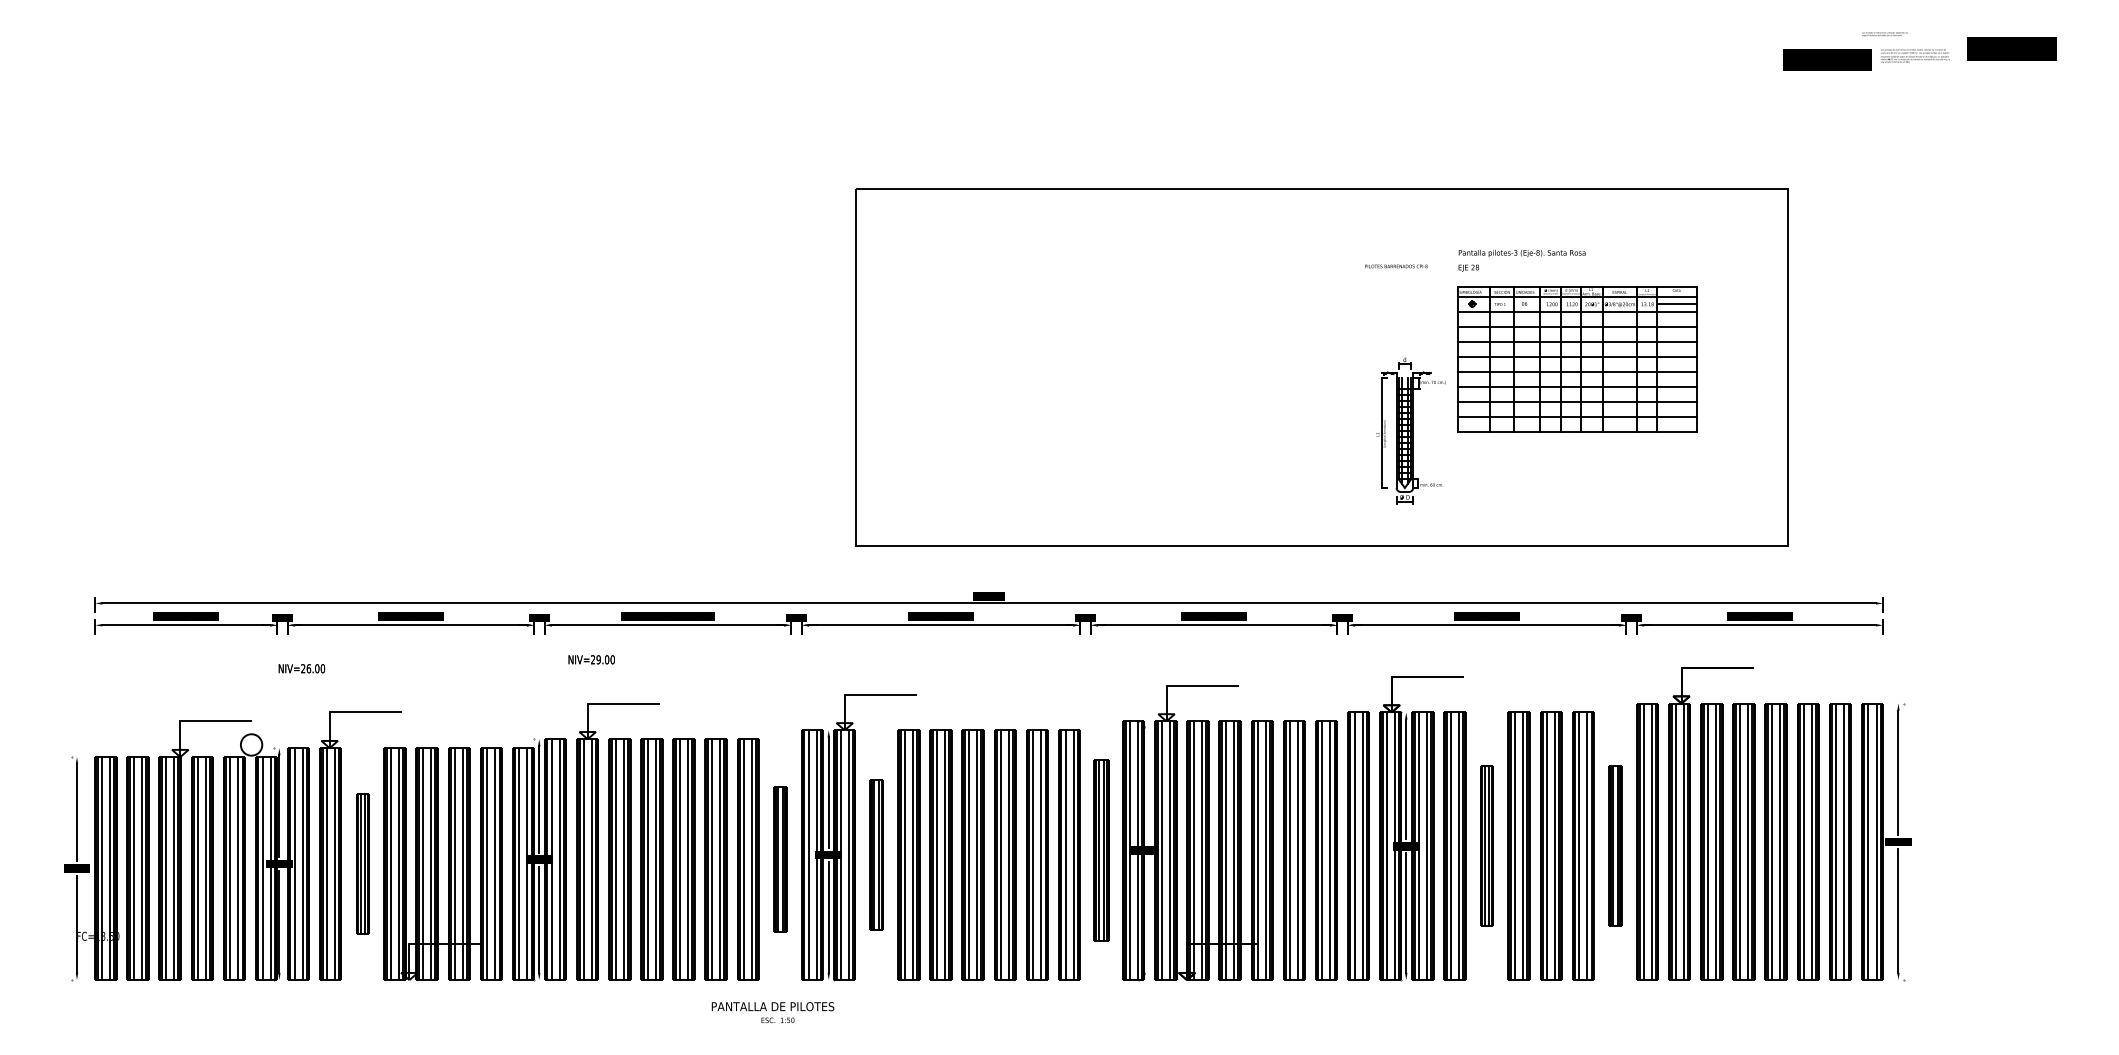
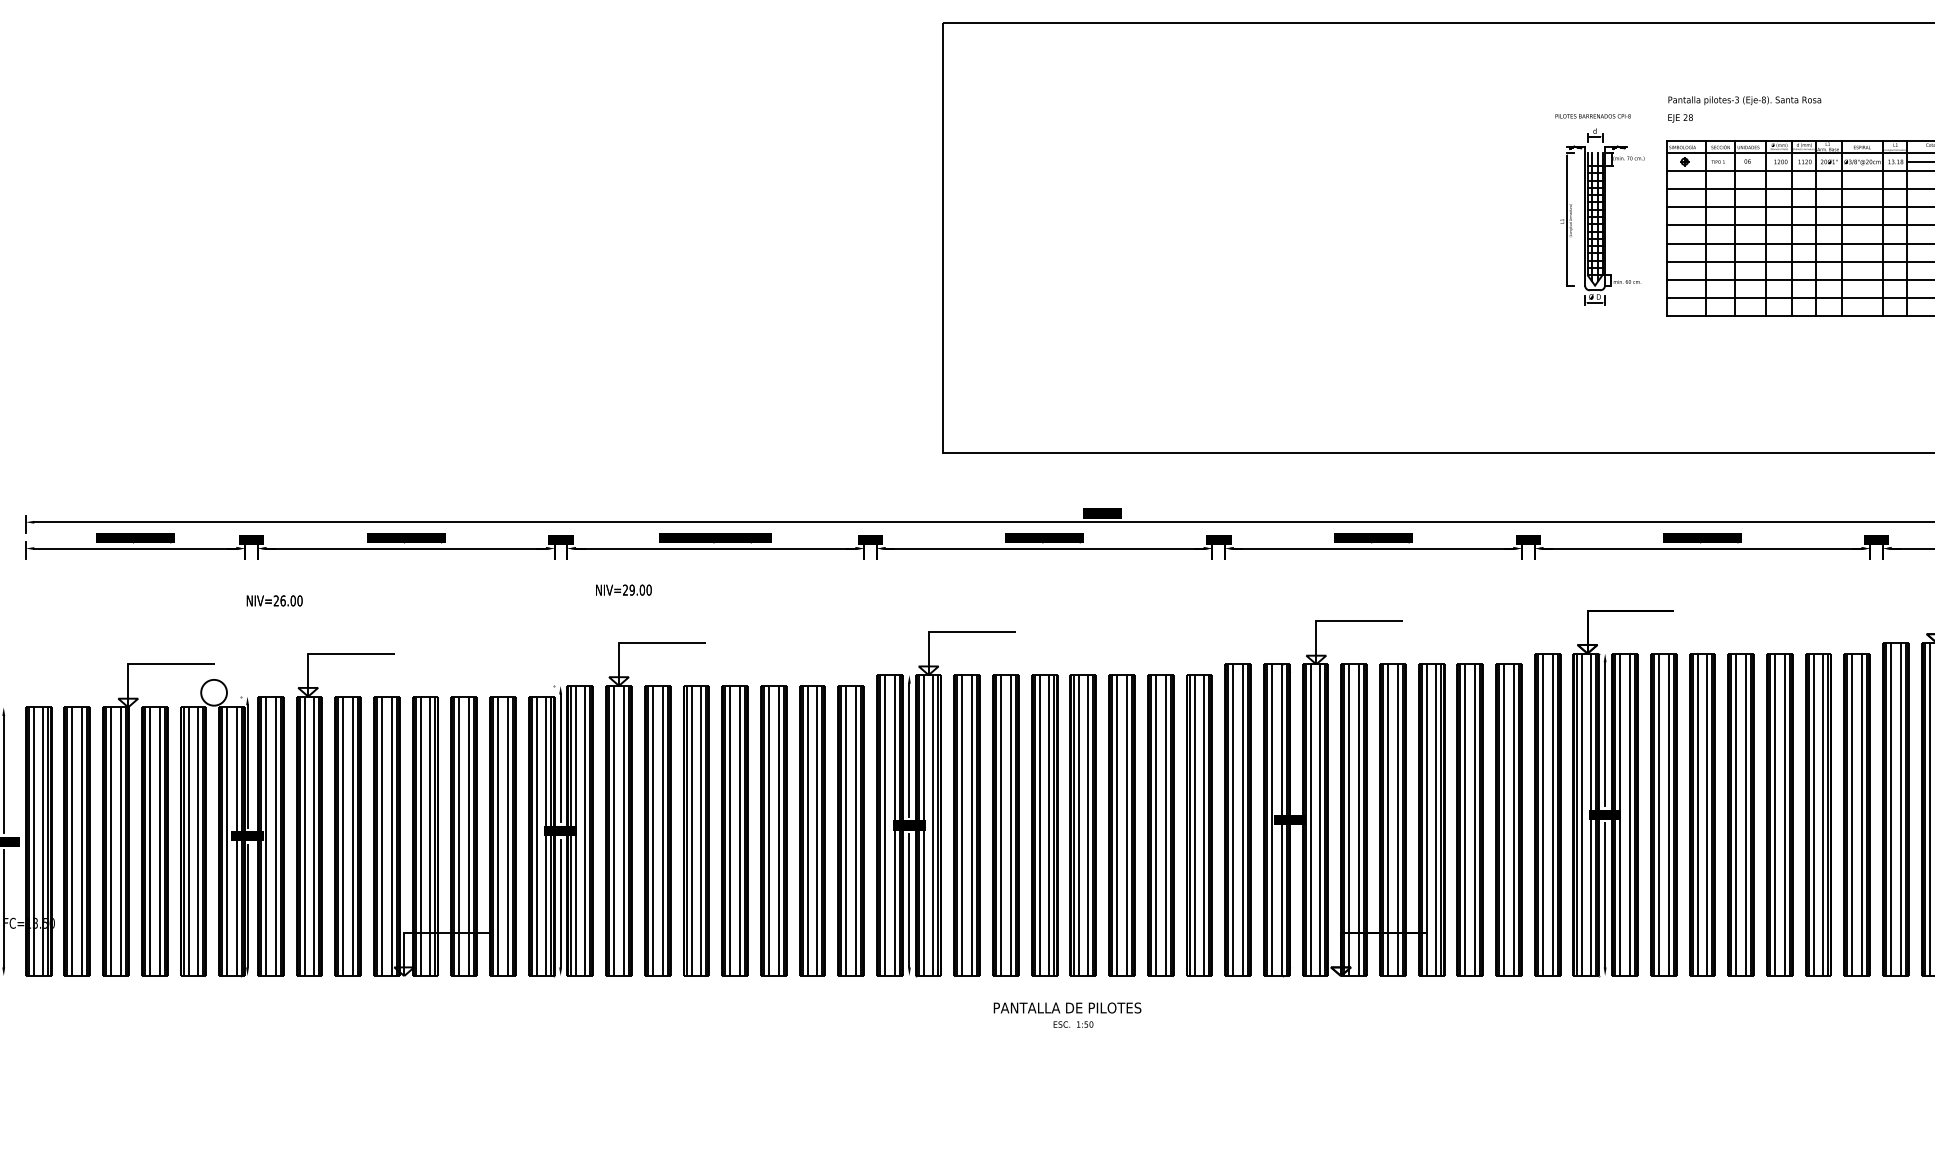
part: (1410, 430) -> (1601, 216), moved
part: (1486, 845) -> (1701, 813), size x1.67
part: (1615, 845) -> (1857, 813), size x1.67
part: (1101, 850) -> (1237, 819), size x1.43
part: (876, 854) -> (966, 824), size x1.67
part: (780, 859) -> (851, 830), size x1.67
part: (362, 863) -> (347, 835), size x1.67
text: (772, 1012) -> (1066, 1015), moved

